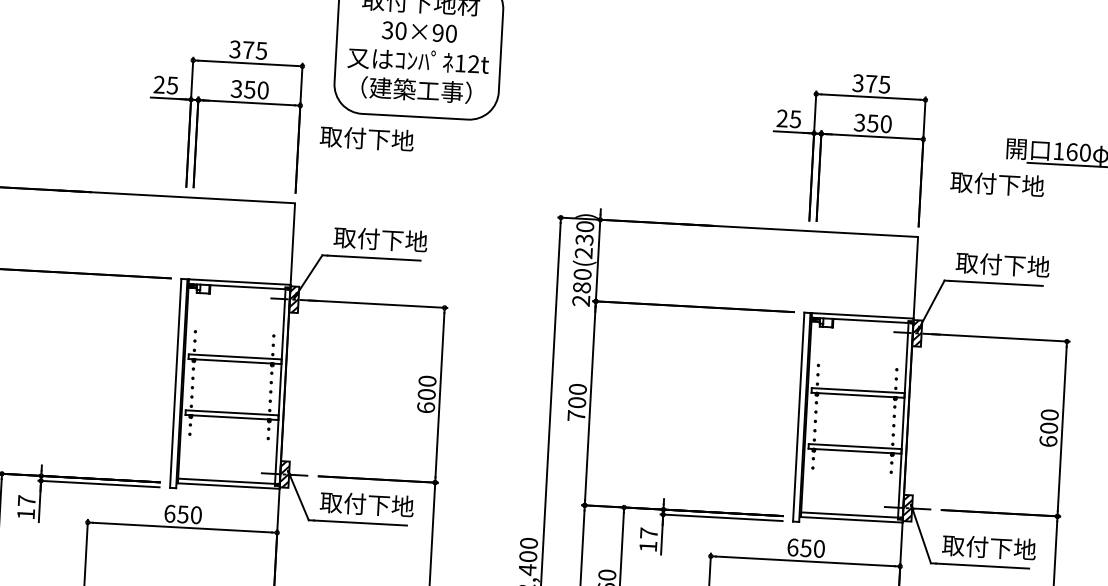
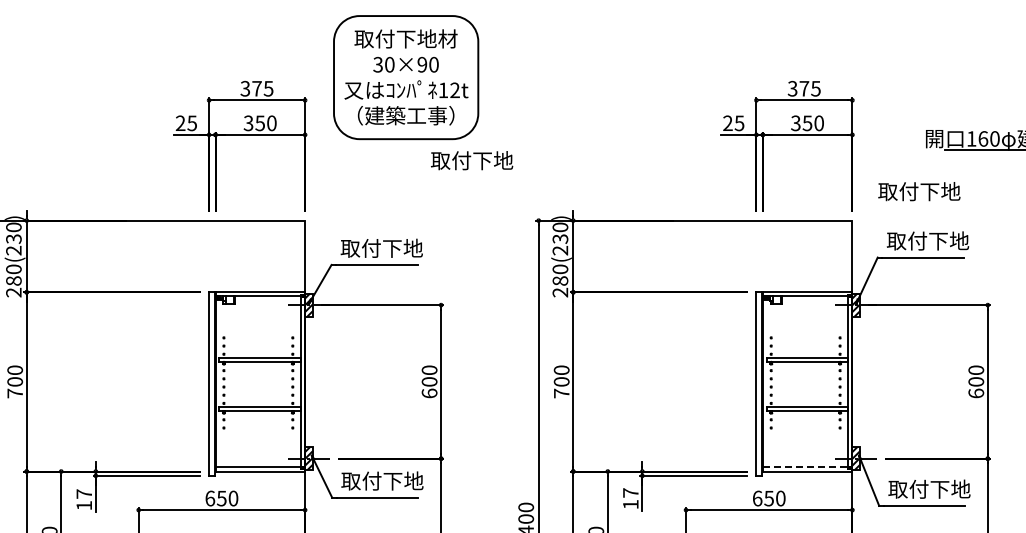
text: (367, 138) -> (472, 160), moved
text: (997, 184) -> (919, 191), moved
line: (849, 515) -> (805, 467), solid -> dashed

